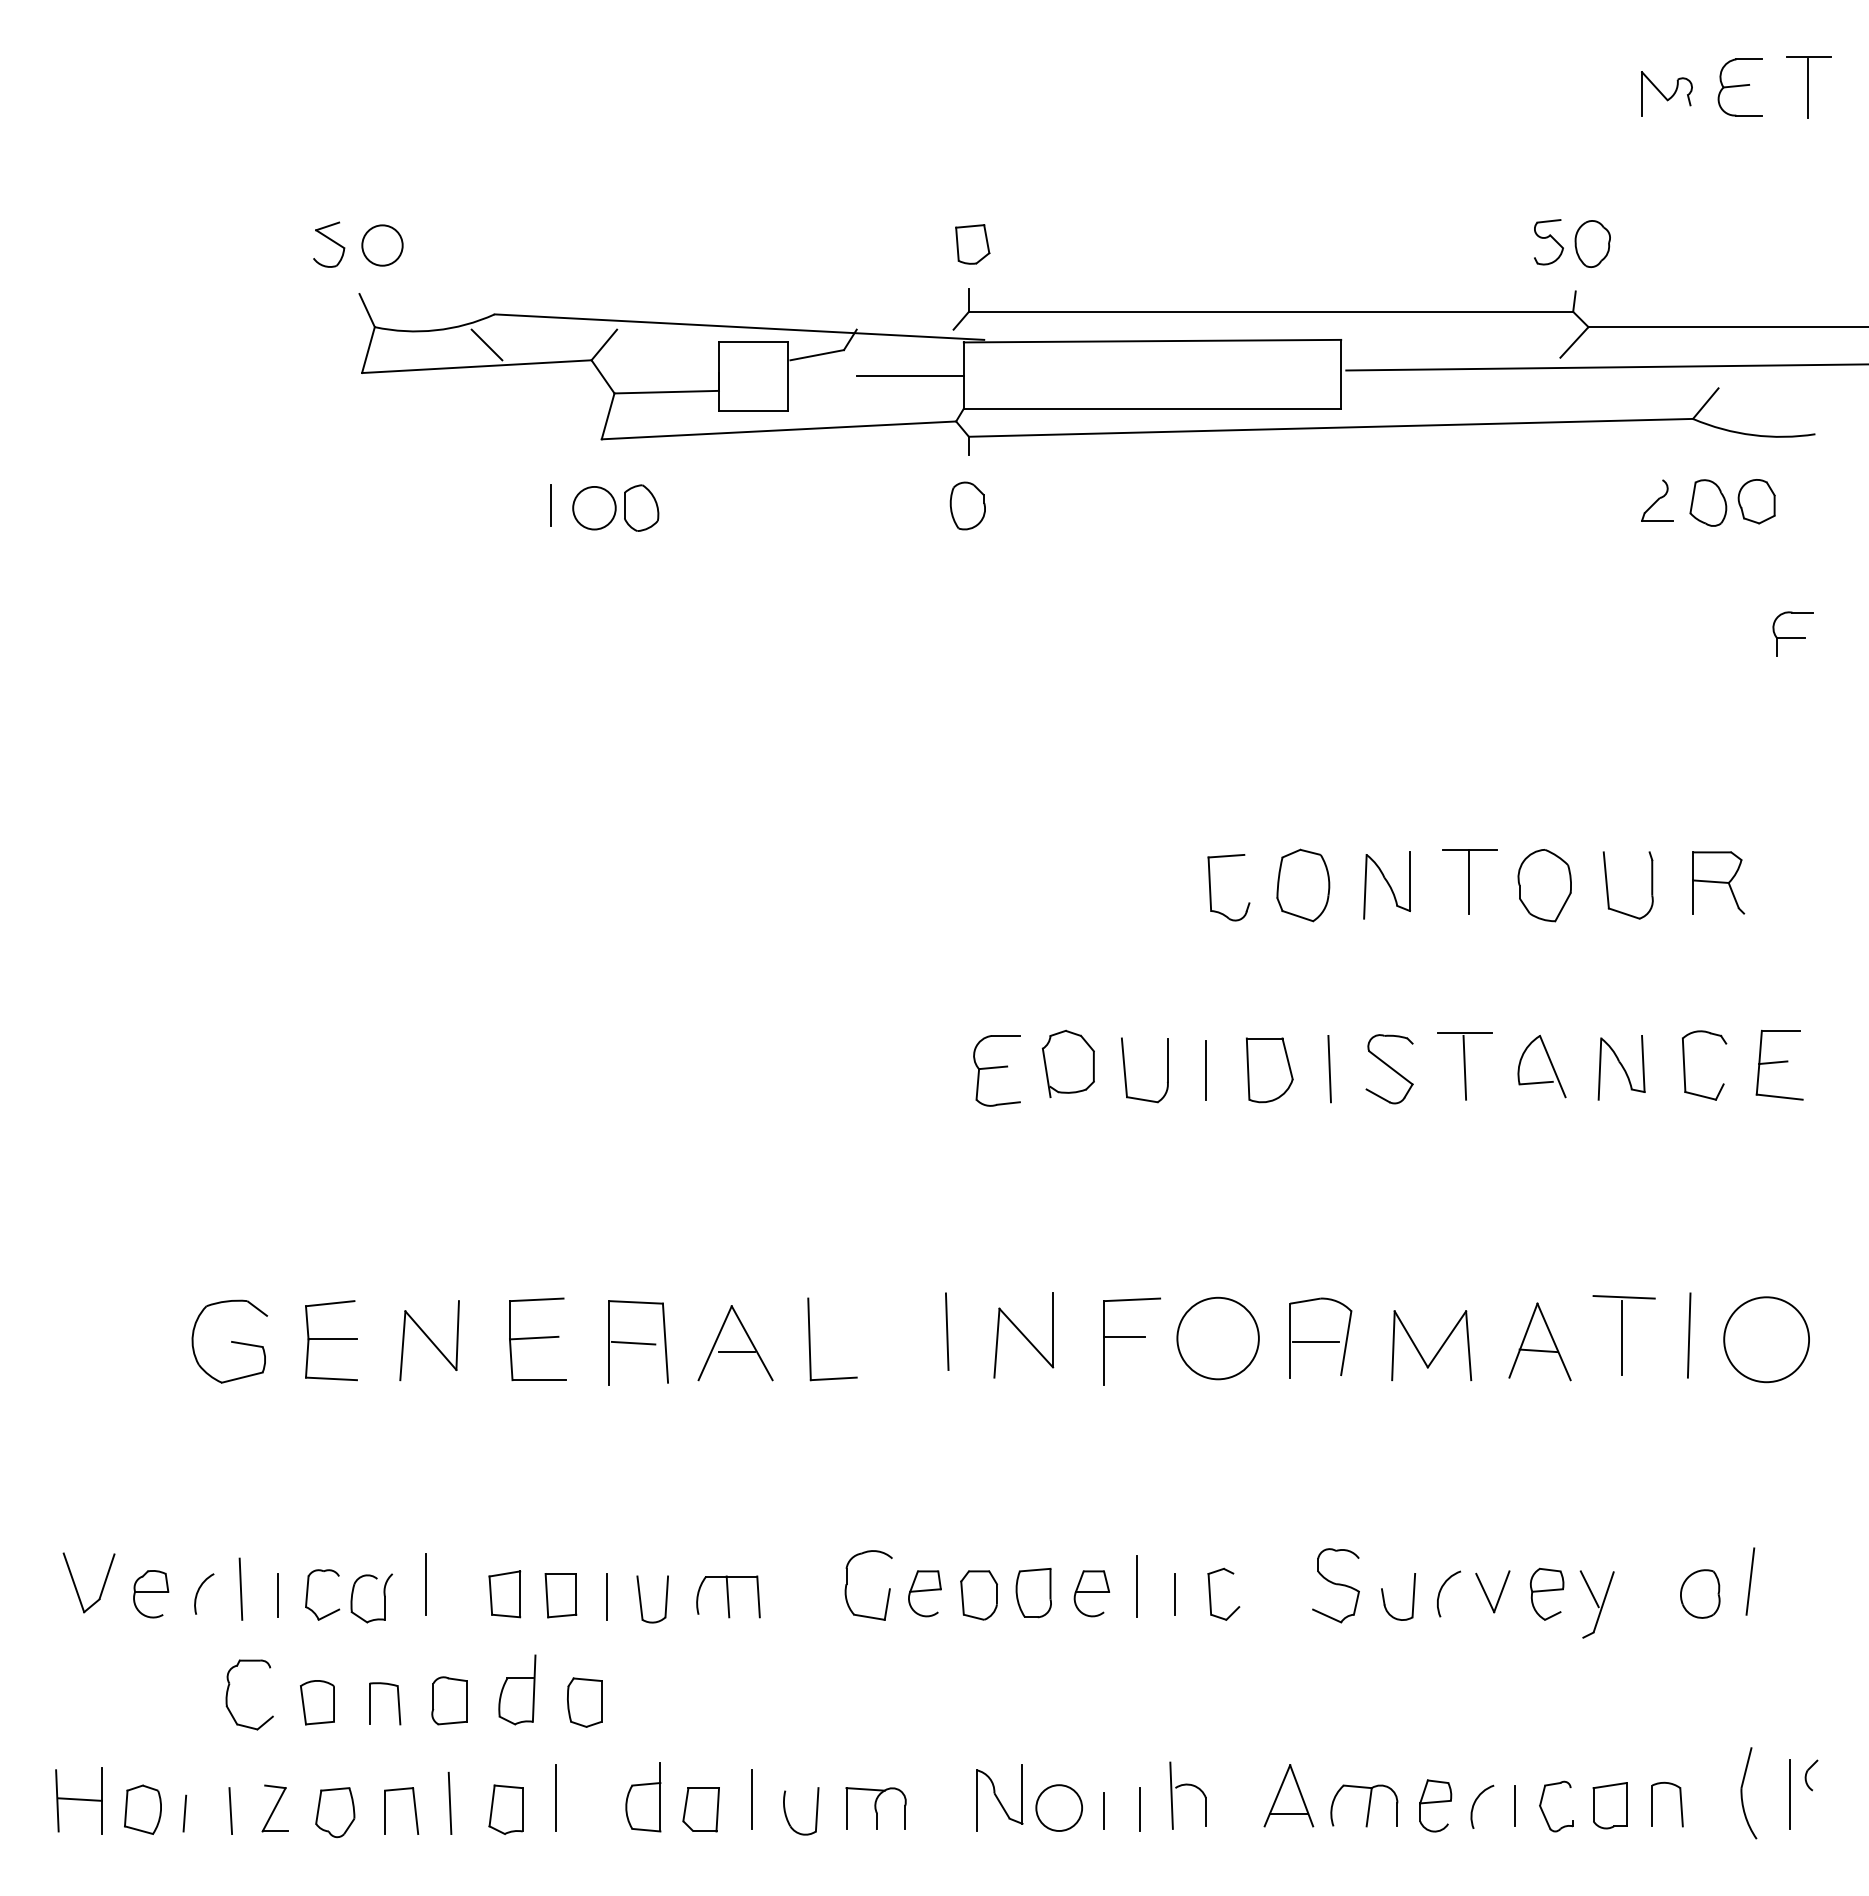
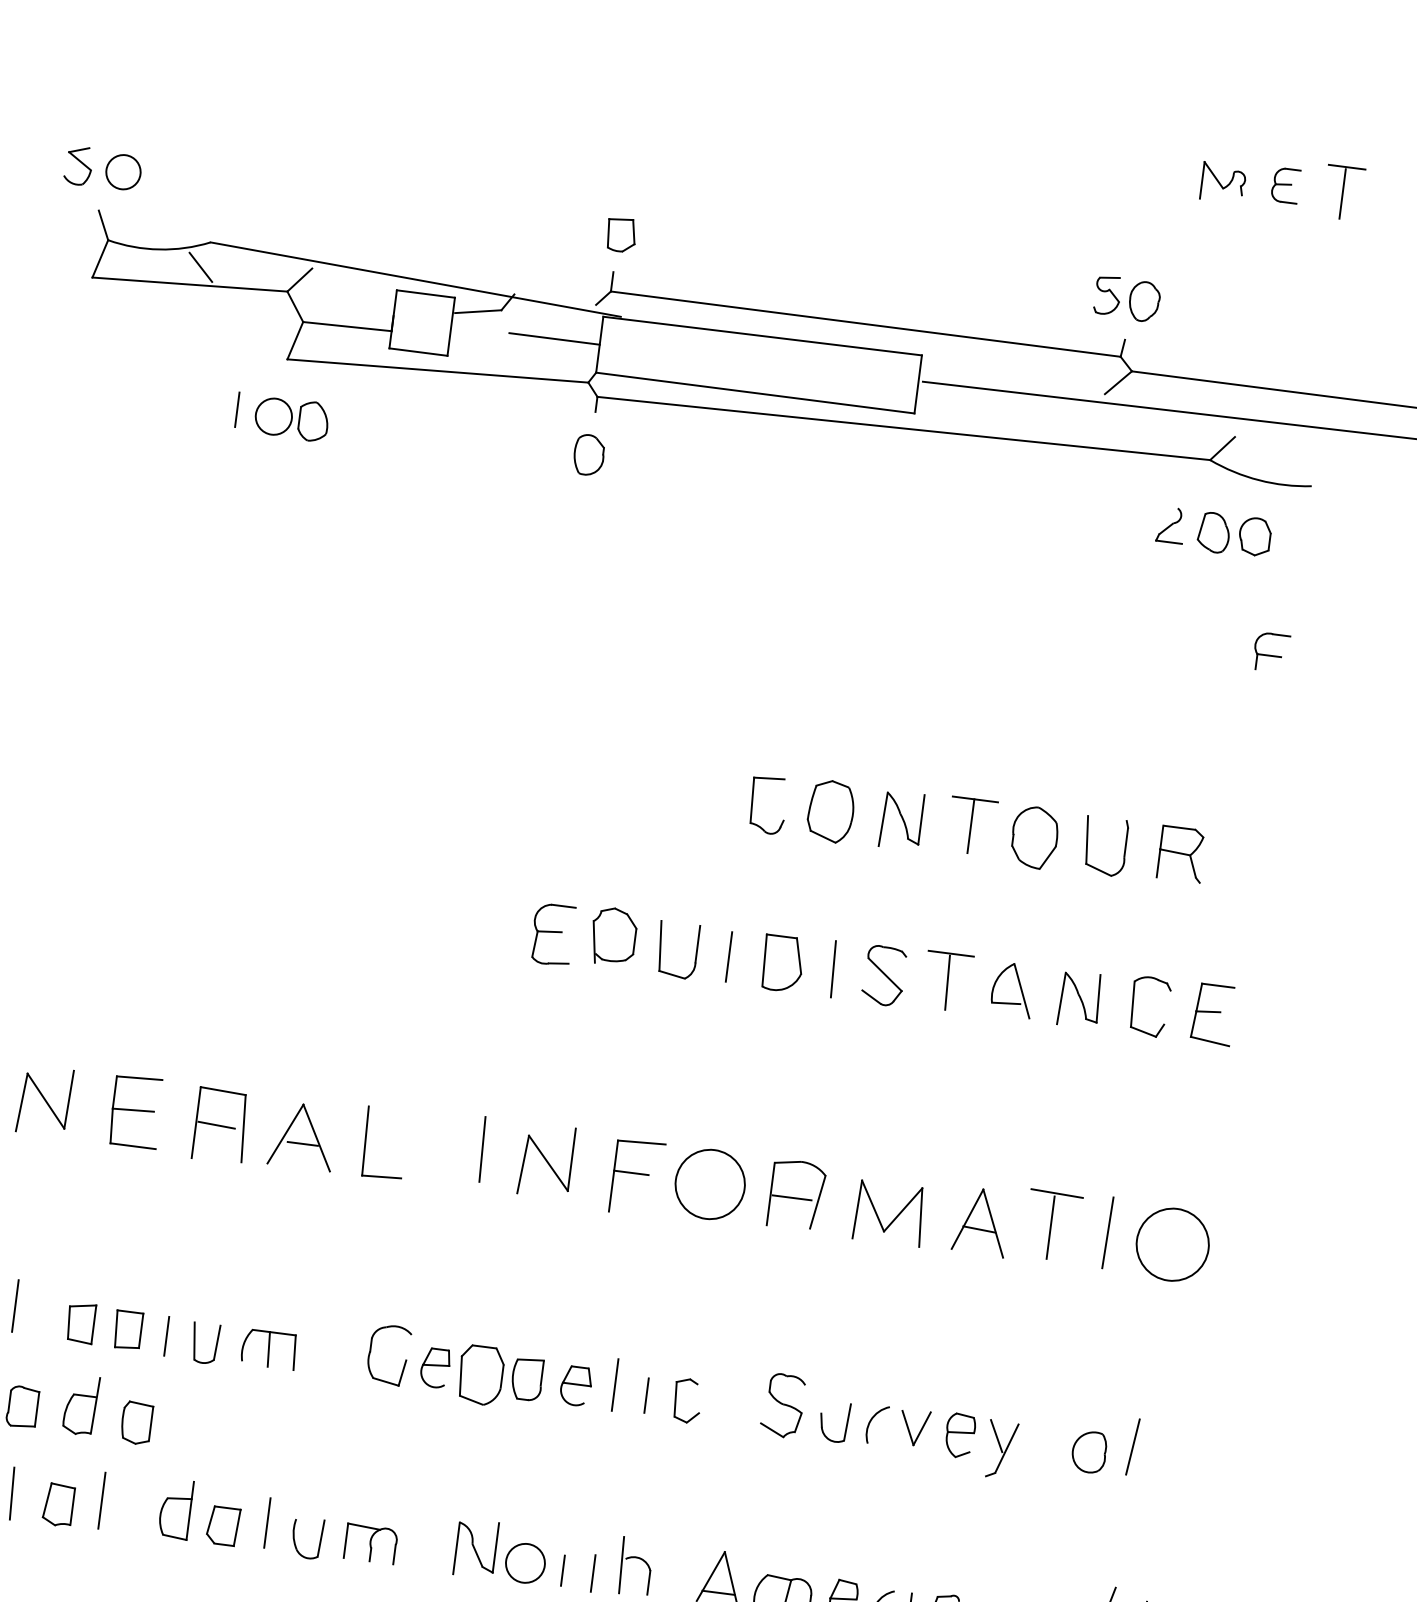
part: (1739, 87) -> (1285, 185), size x0.7
part: (978, 1595) -> (480, 1375), size x1.4

